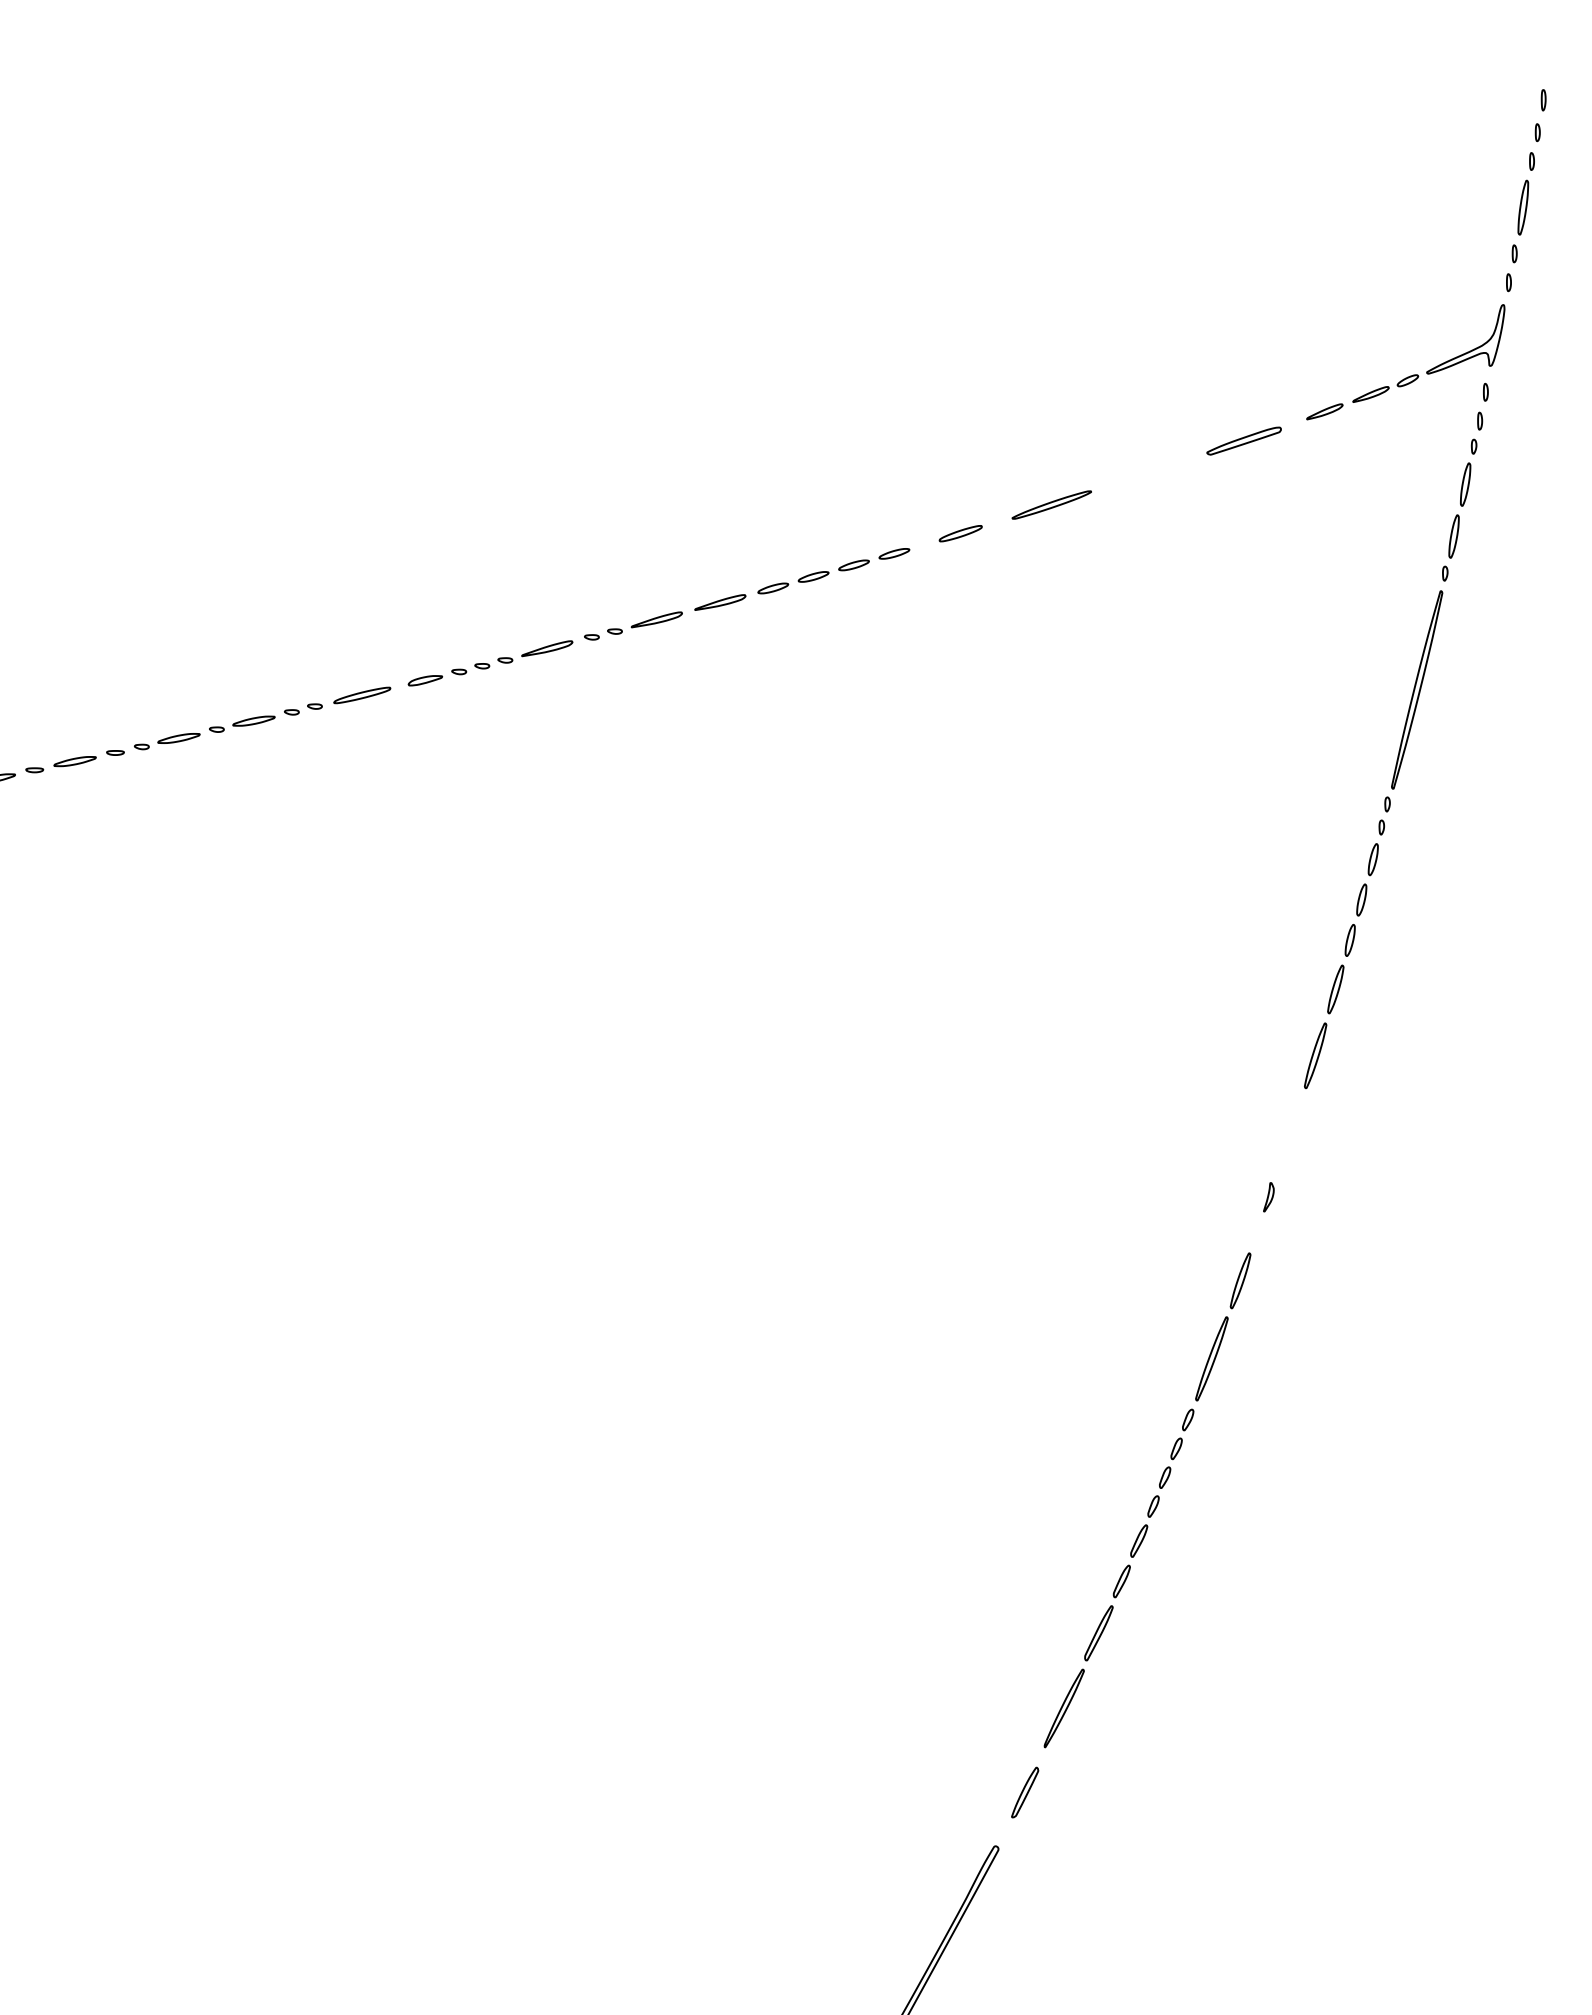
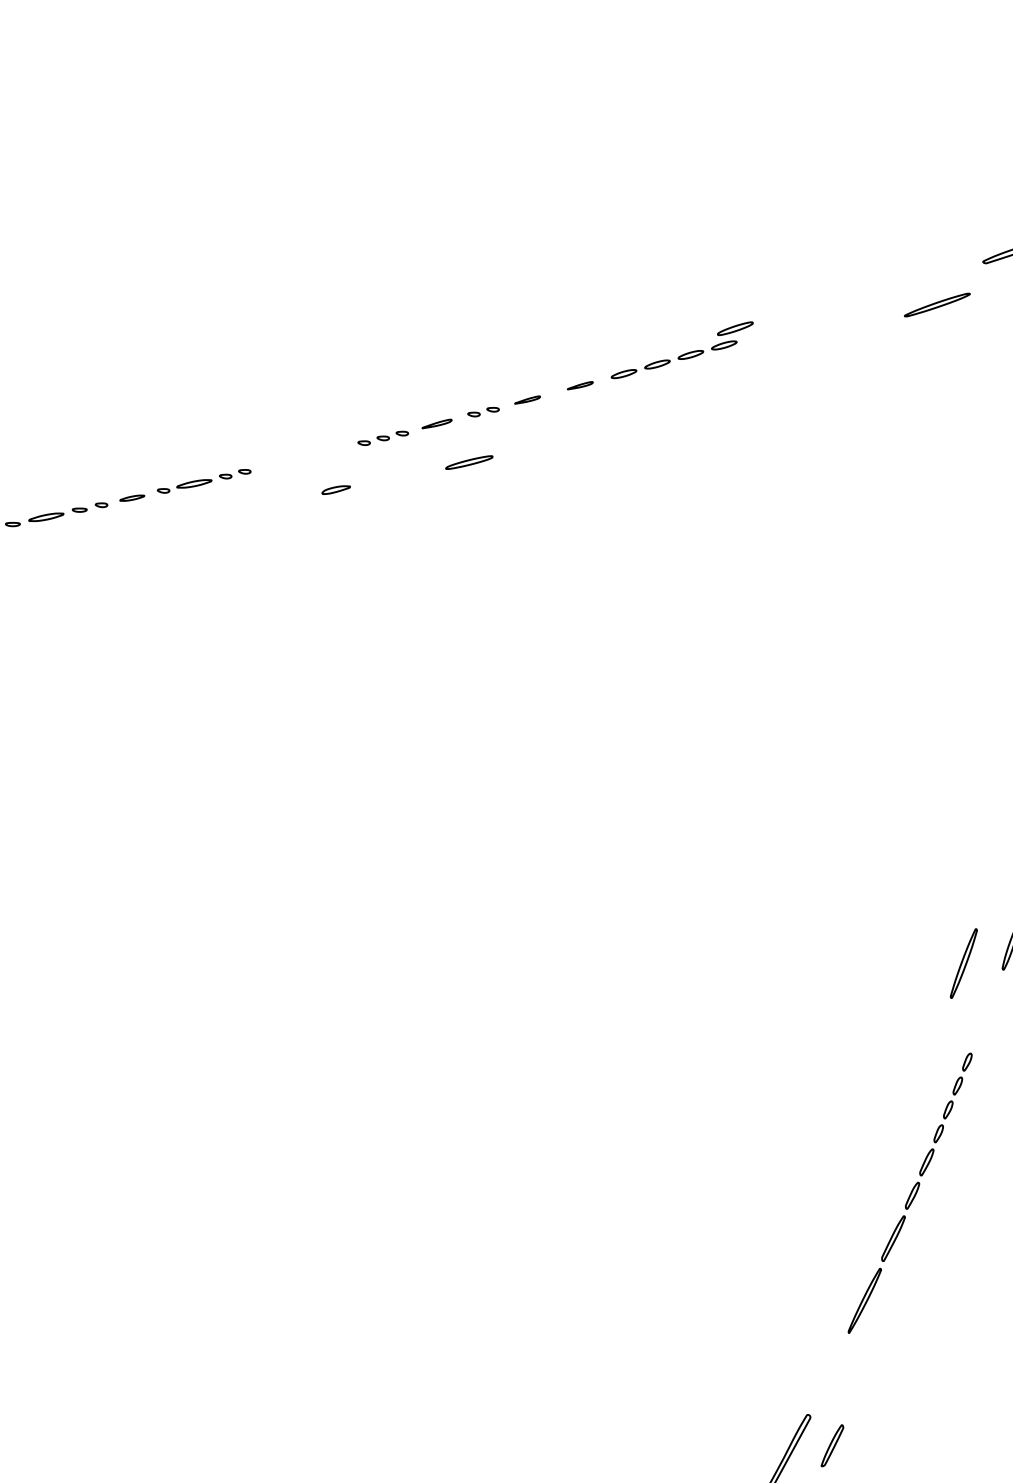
part: (1051, 504) -> (937, 304), moved
part: (960, 533) -> (735, 328), moved
part: (720, 602) -> (580, 385), size x0.6
part: (656, 619) -> (527, 399), size x0.6
part: (547, 648) -> (437, 423), size x0.7
part: (425, 680) -> (336, 489), moved
part: (362, 695) -> (469, 462), moved
part: (178, 738) -> (131, 498), size x0.7
part: (1211, 1358) -> (963, 963), moved
part: (1025, 1792) -> (832, 1445), moved

